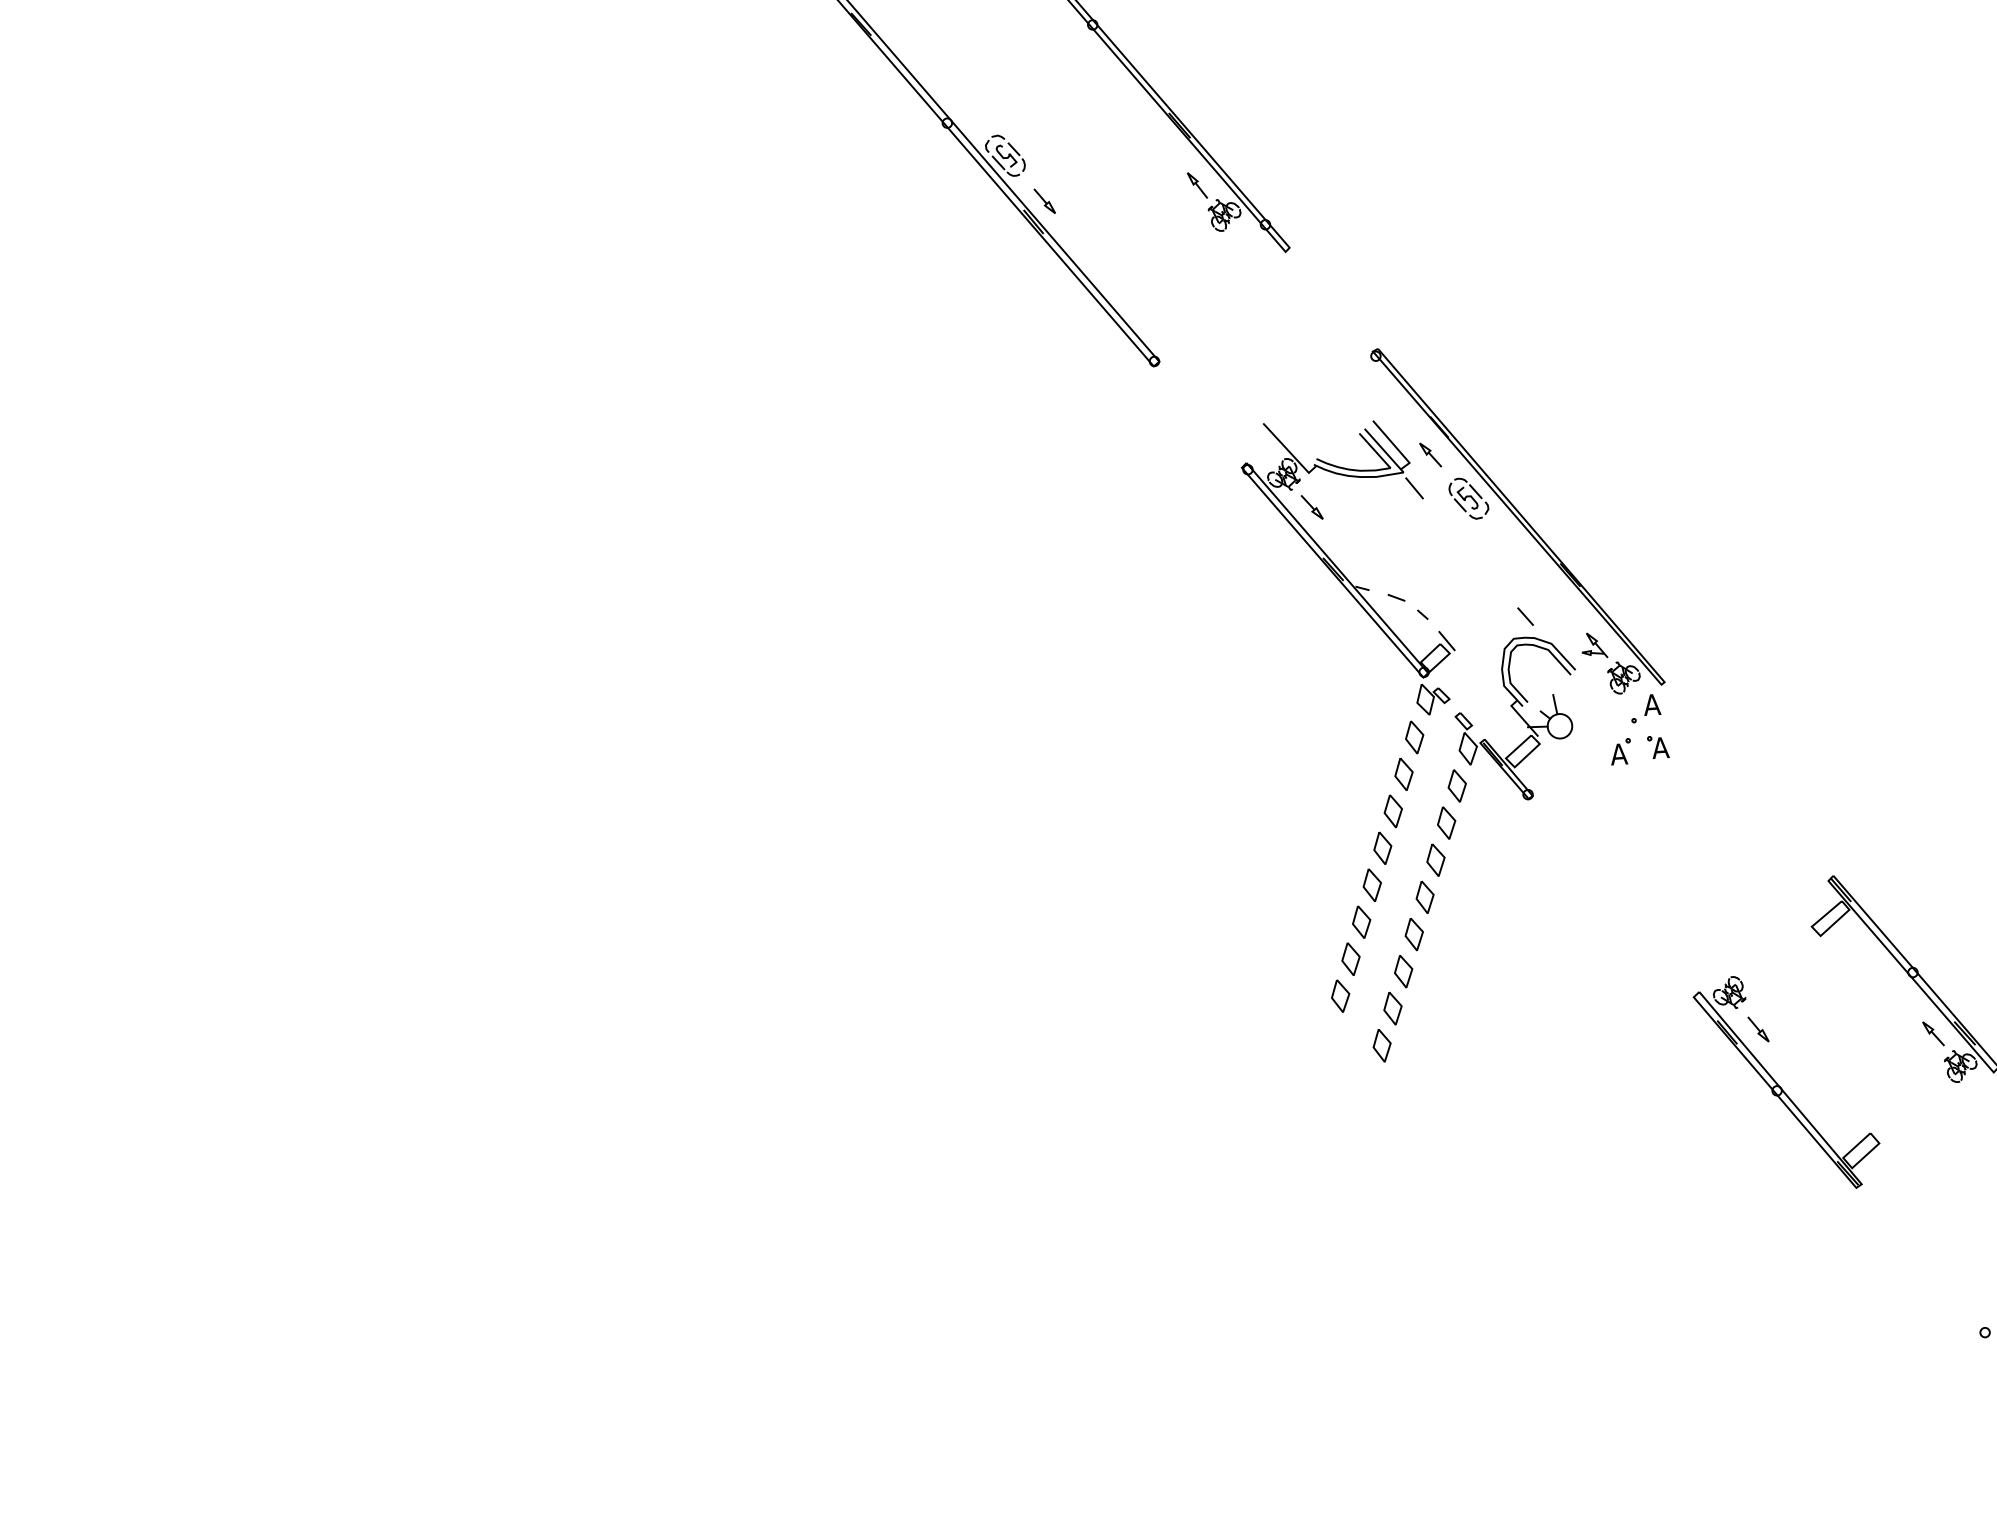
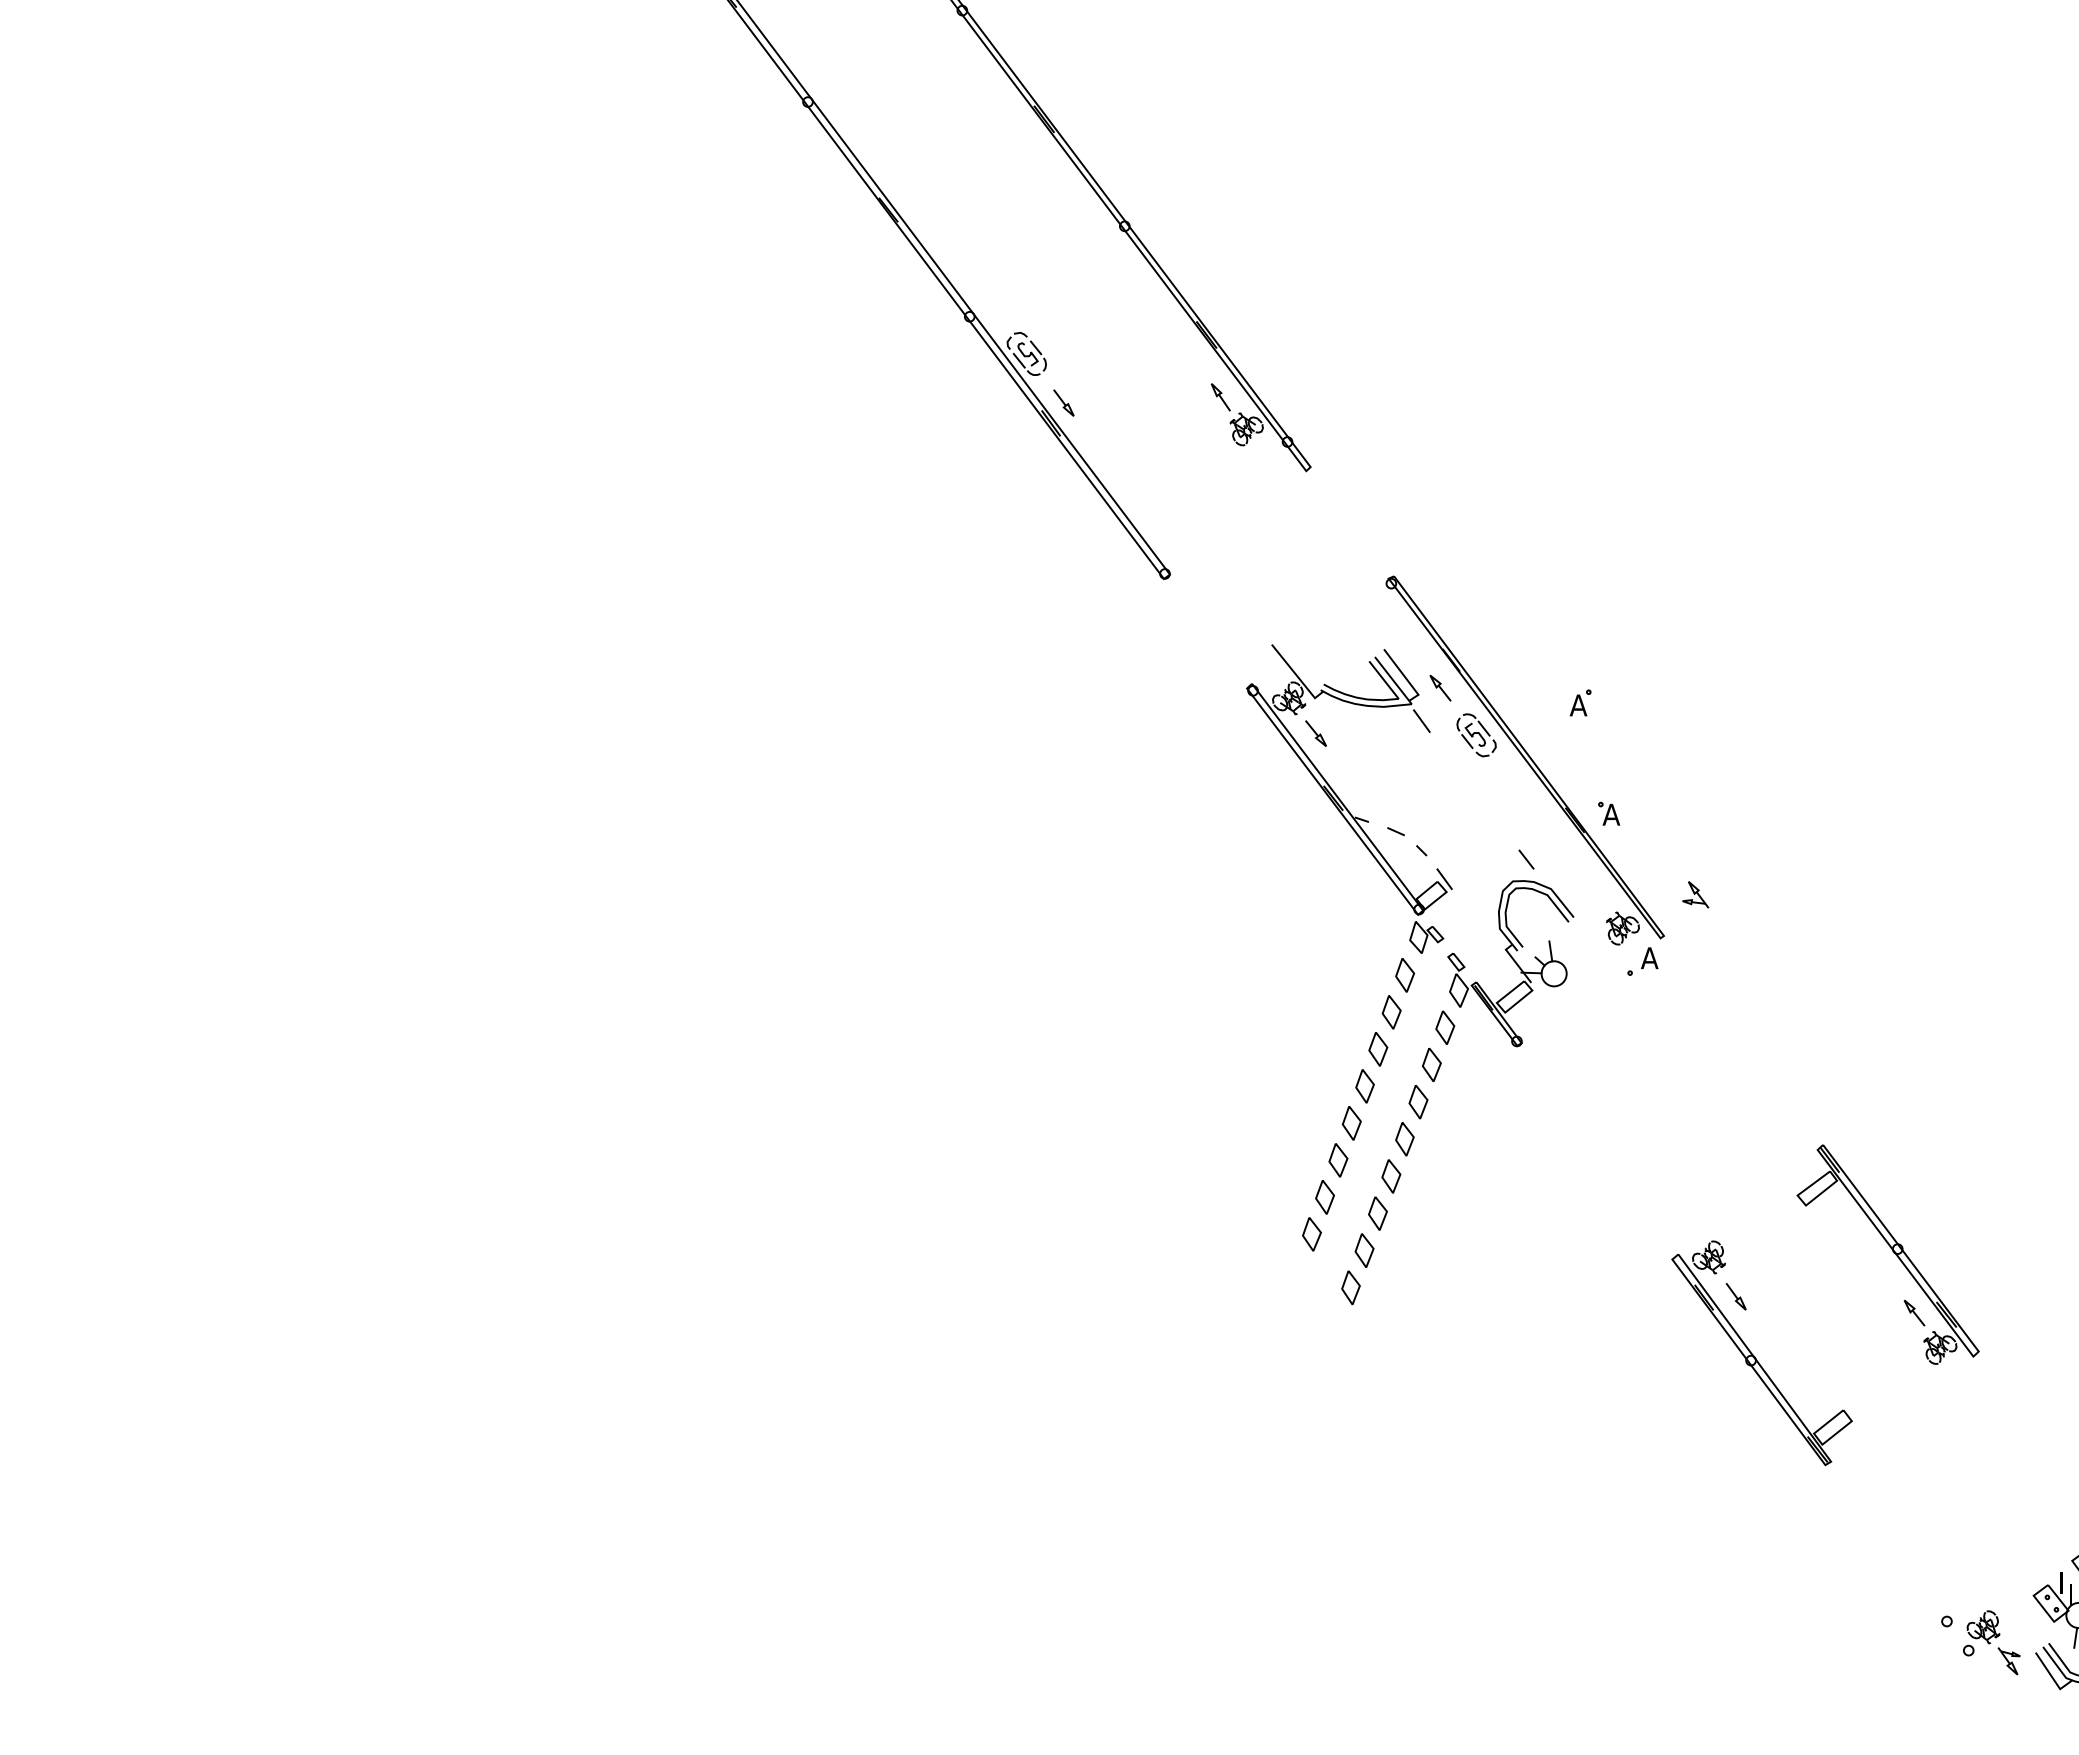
part: (1594, 645) -> (1695, 894), moved
part: (1658, 746) -> (1609, 813), moved
part: (1620, 751) -> (1580, 702), moved

